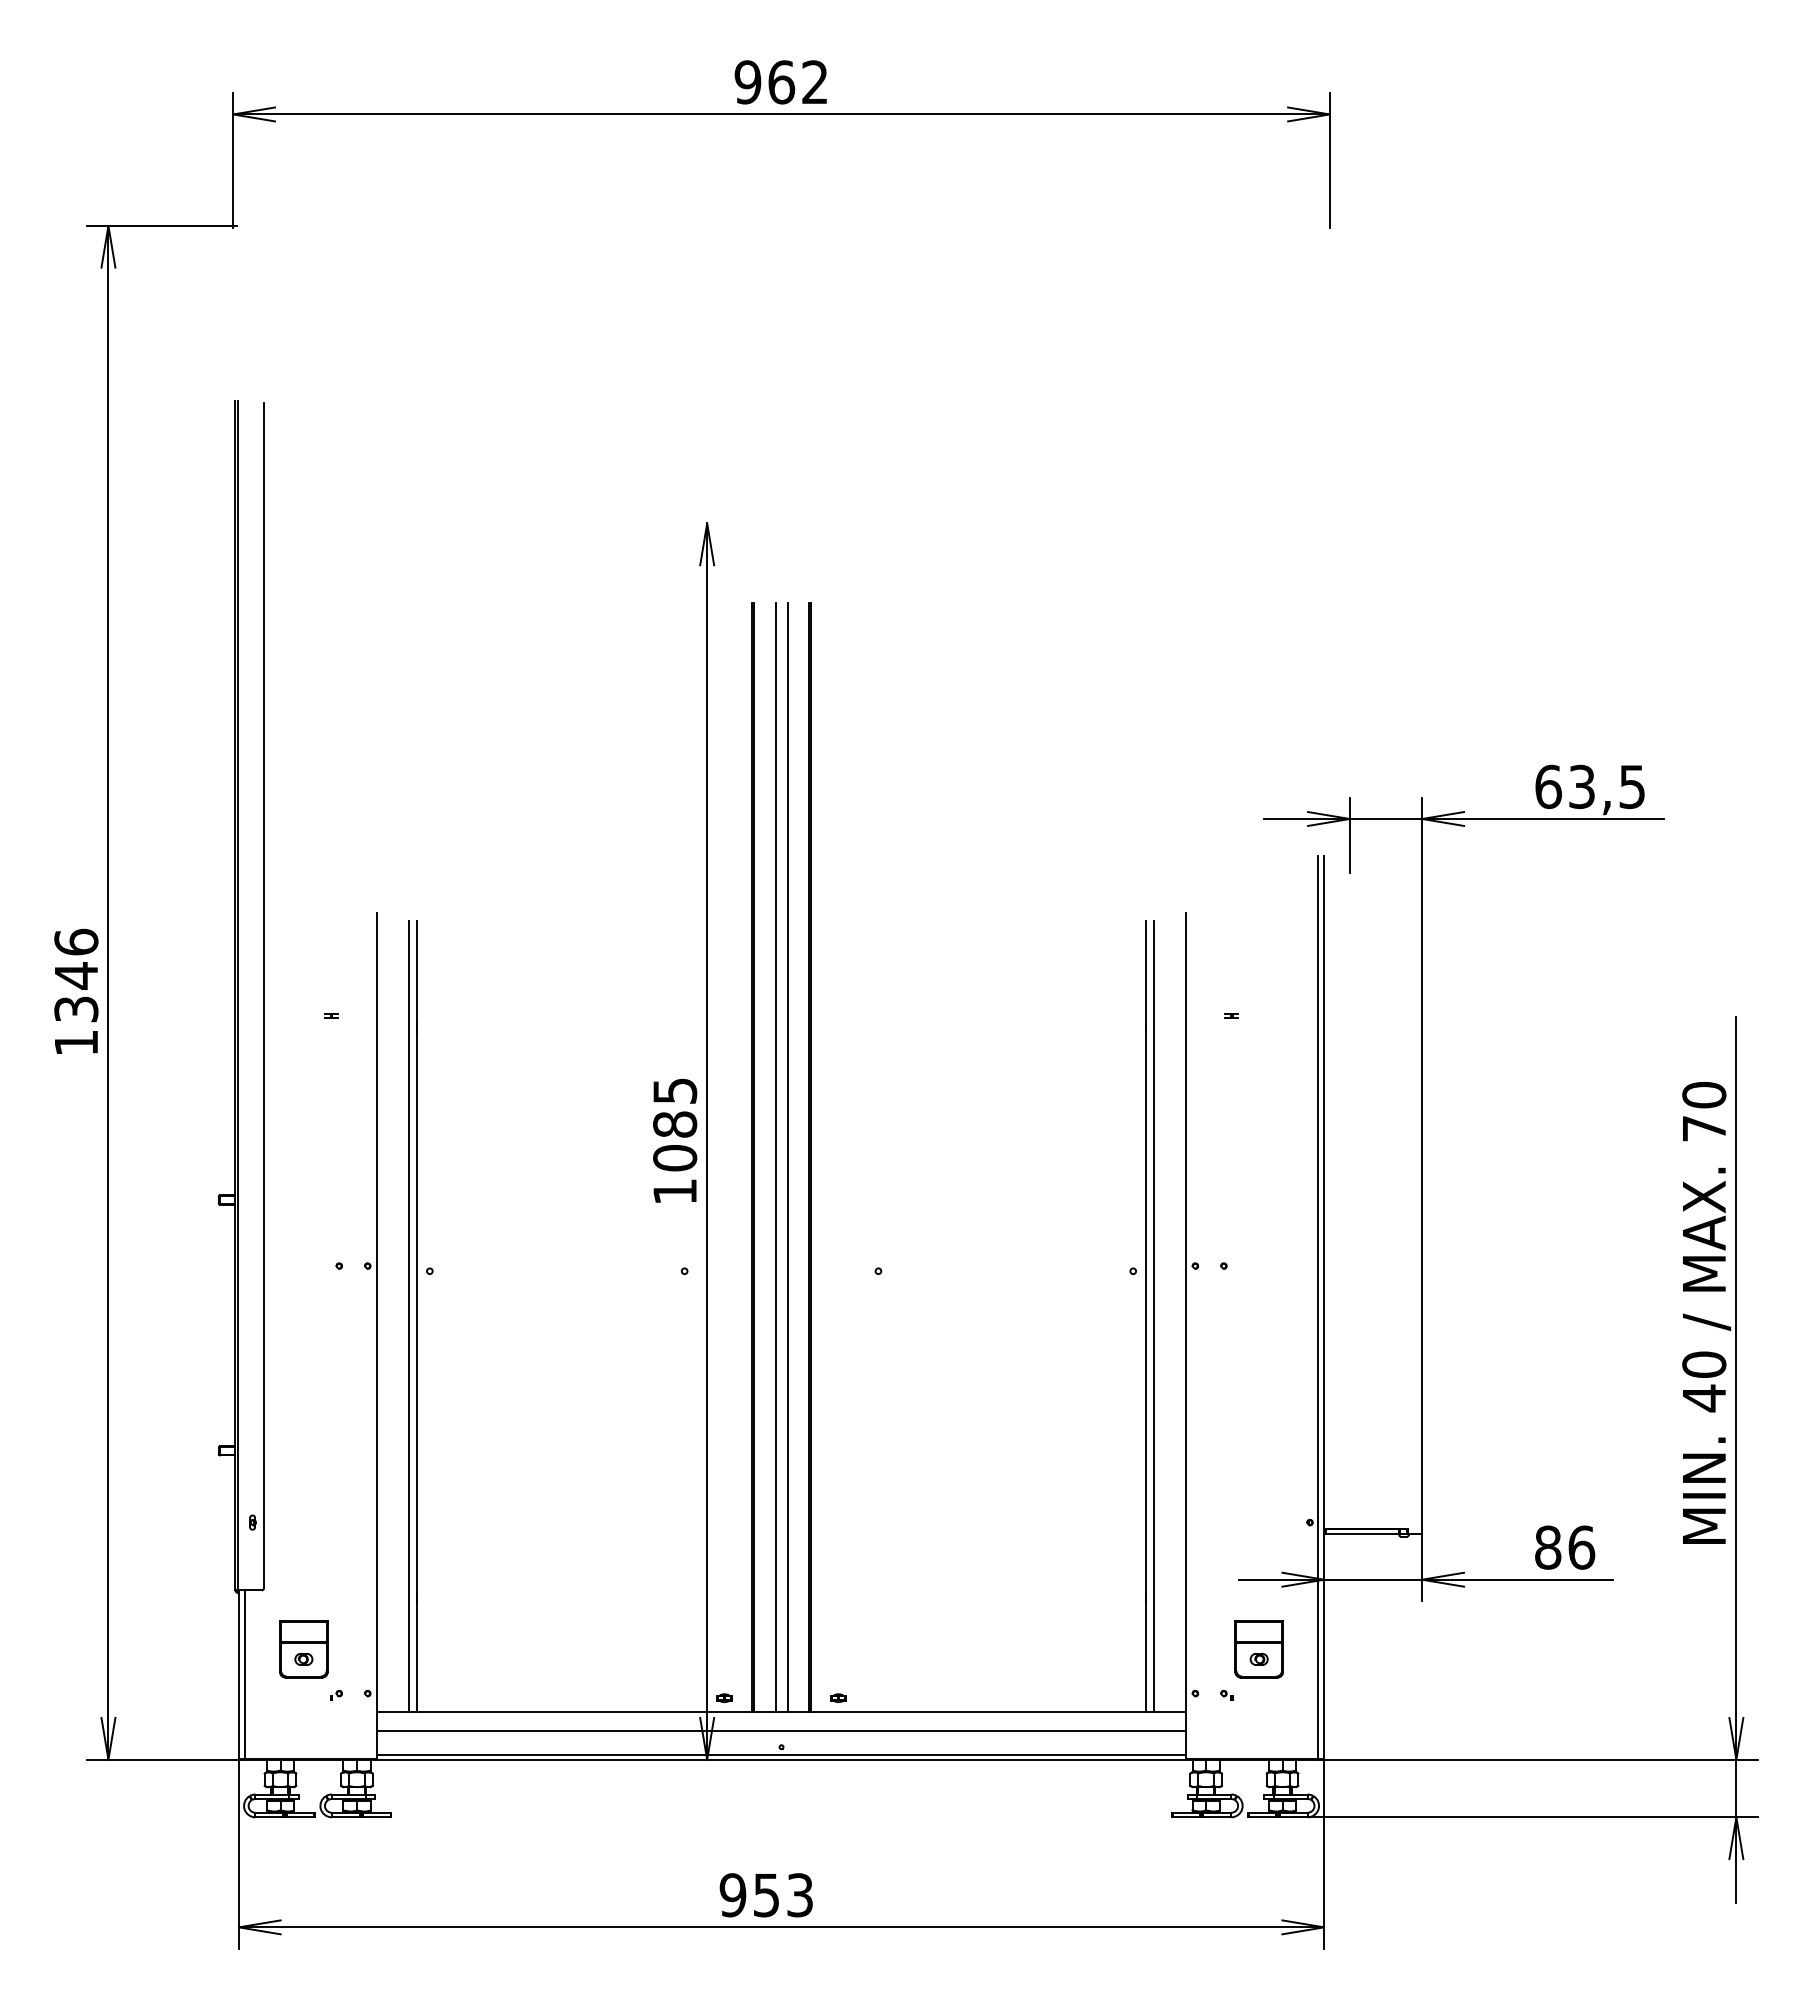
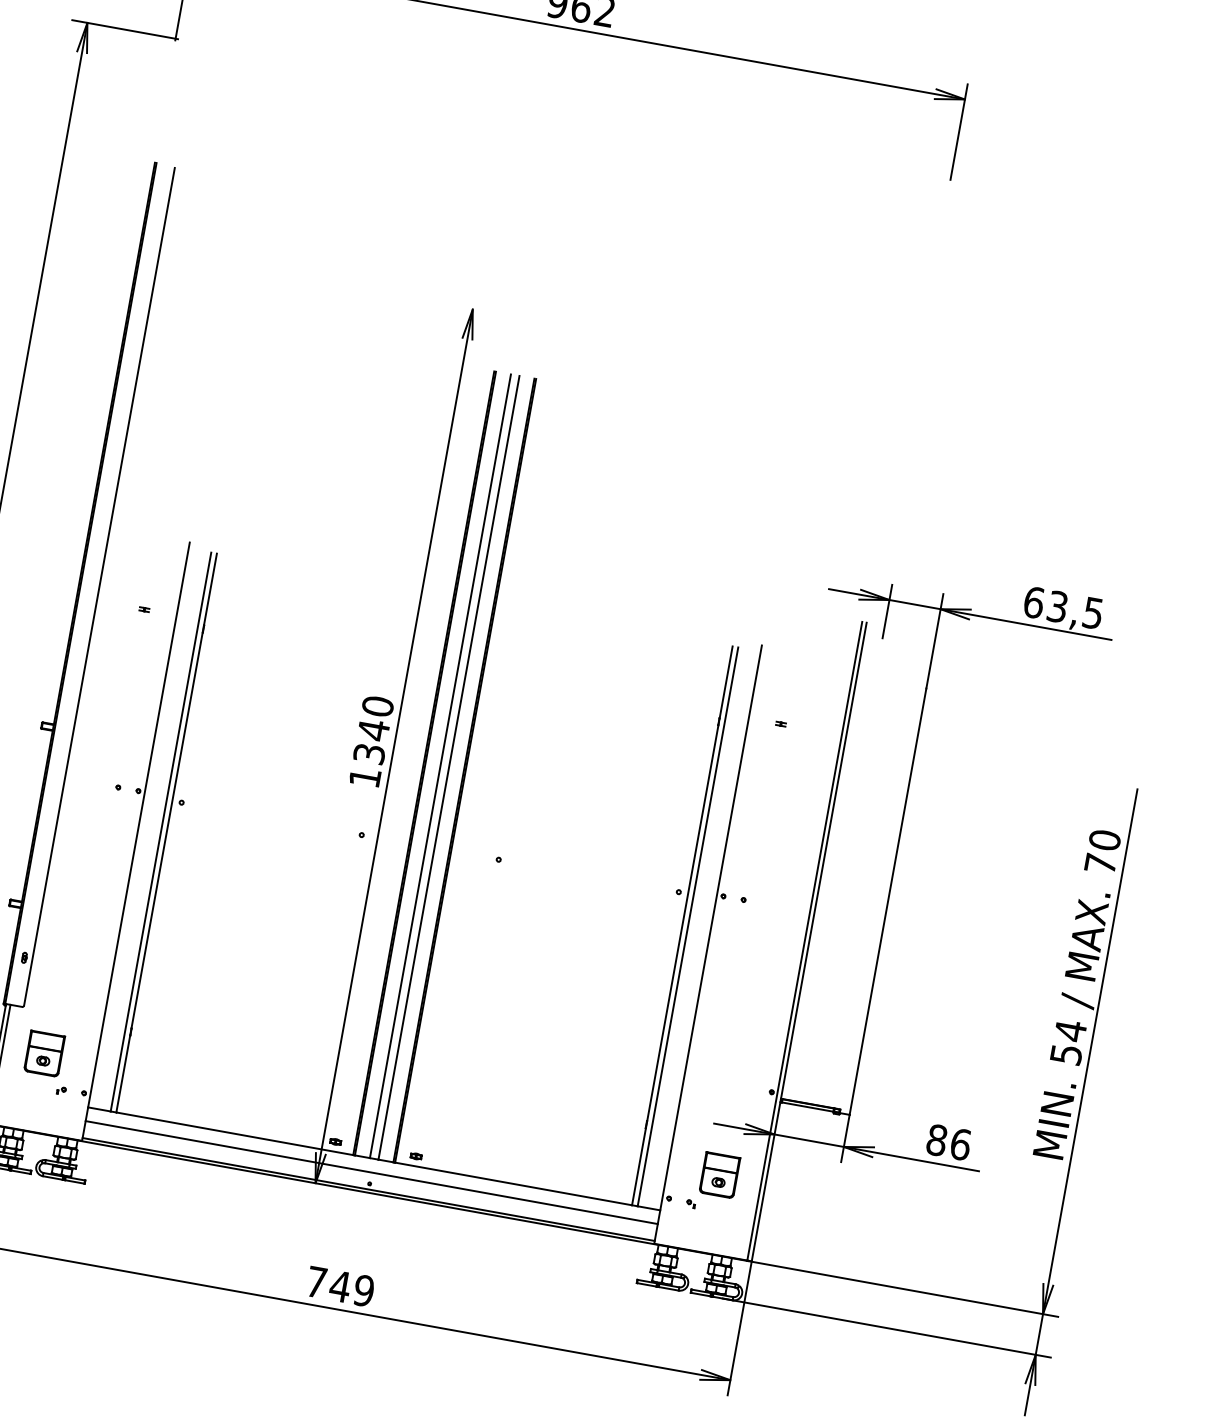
text: (675, 1124) -> (373, 730), 1085 -> 1340
text: (1704, 1381) -> (1068, 1042), 40 -> 54
text: (766, 1895) -> (340, 1286), 953 -> 749

